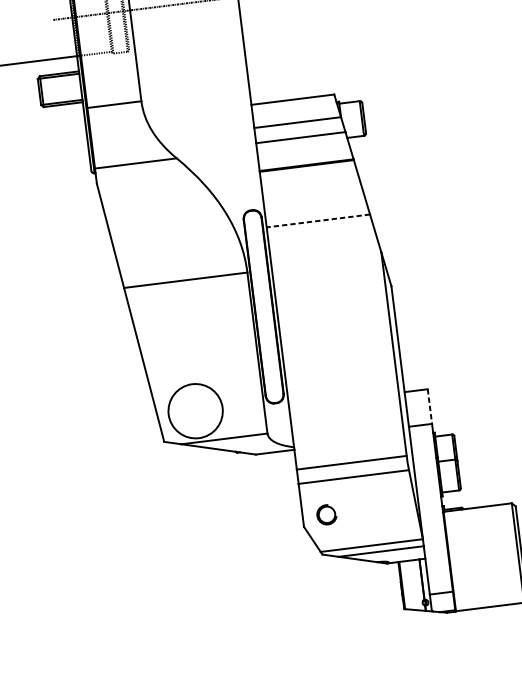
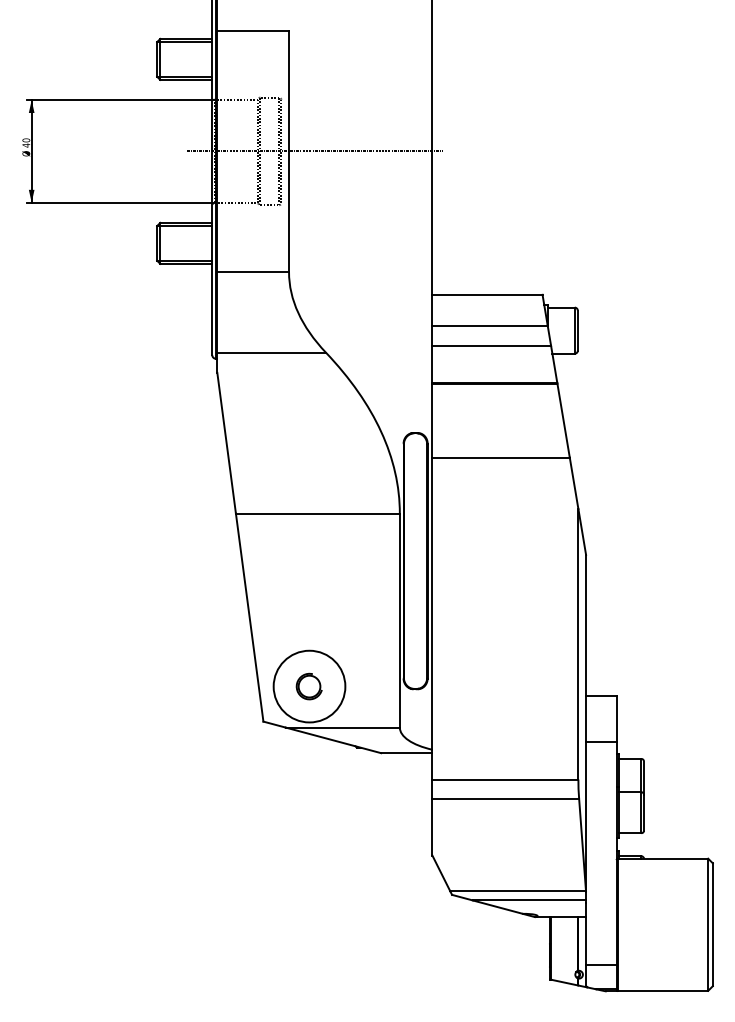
line: (318, 220) -> (501, 457), dashed -> solid
line: (429, 407) -> (616, 719), dashed -> solid
part: (326, 514) -> (308, 686), moved

